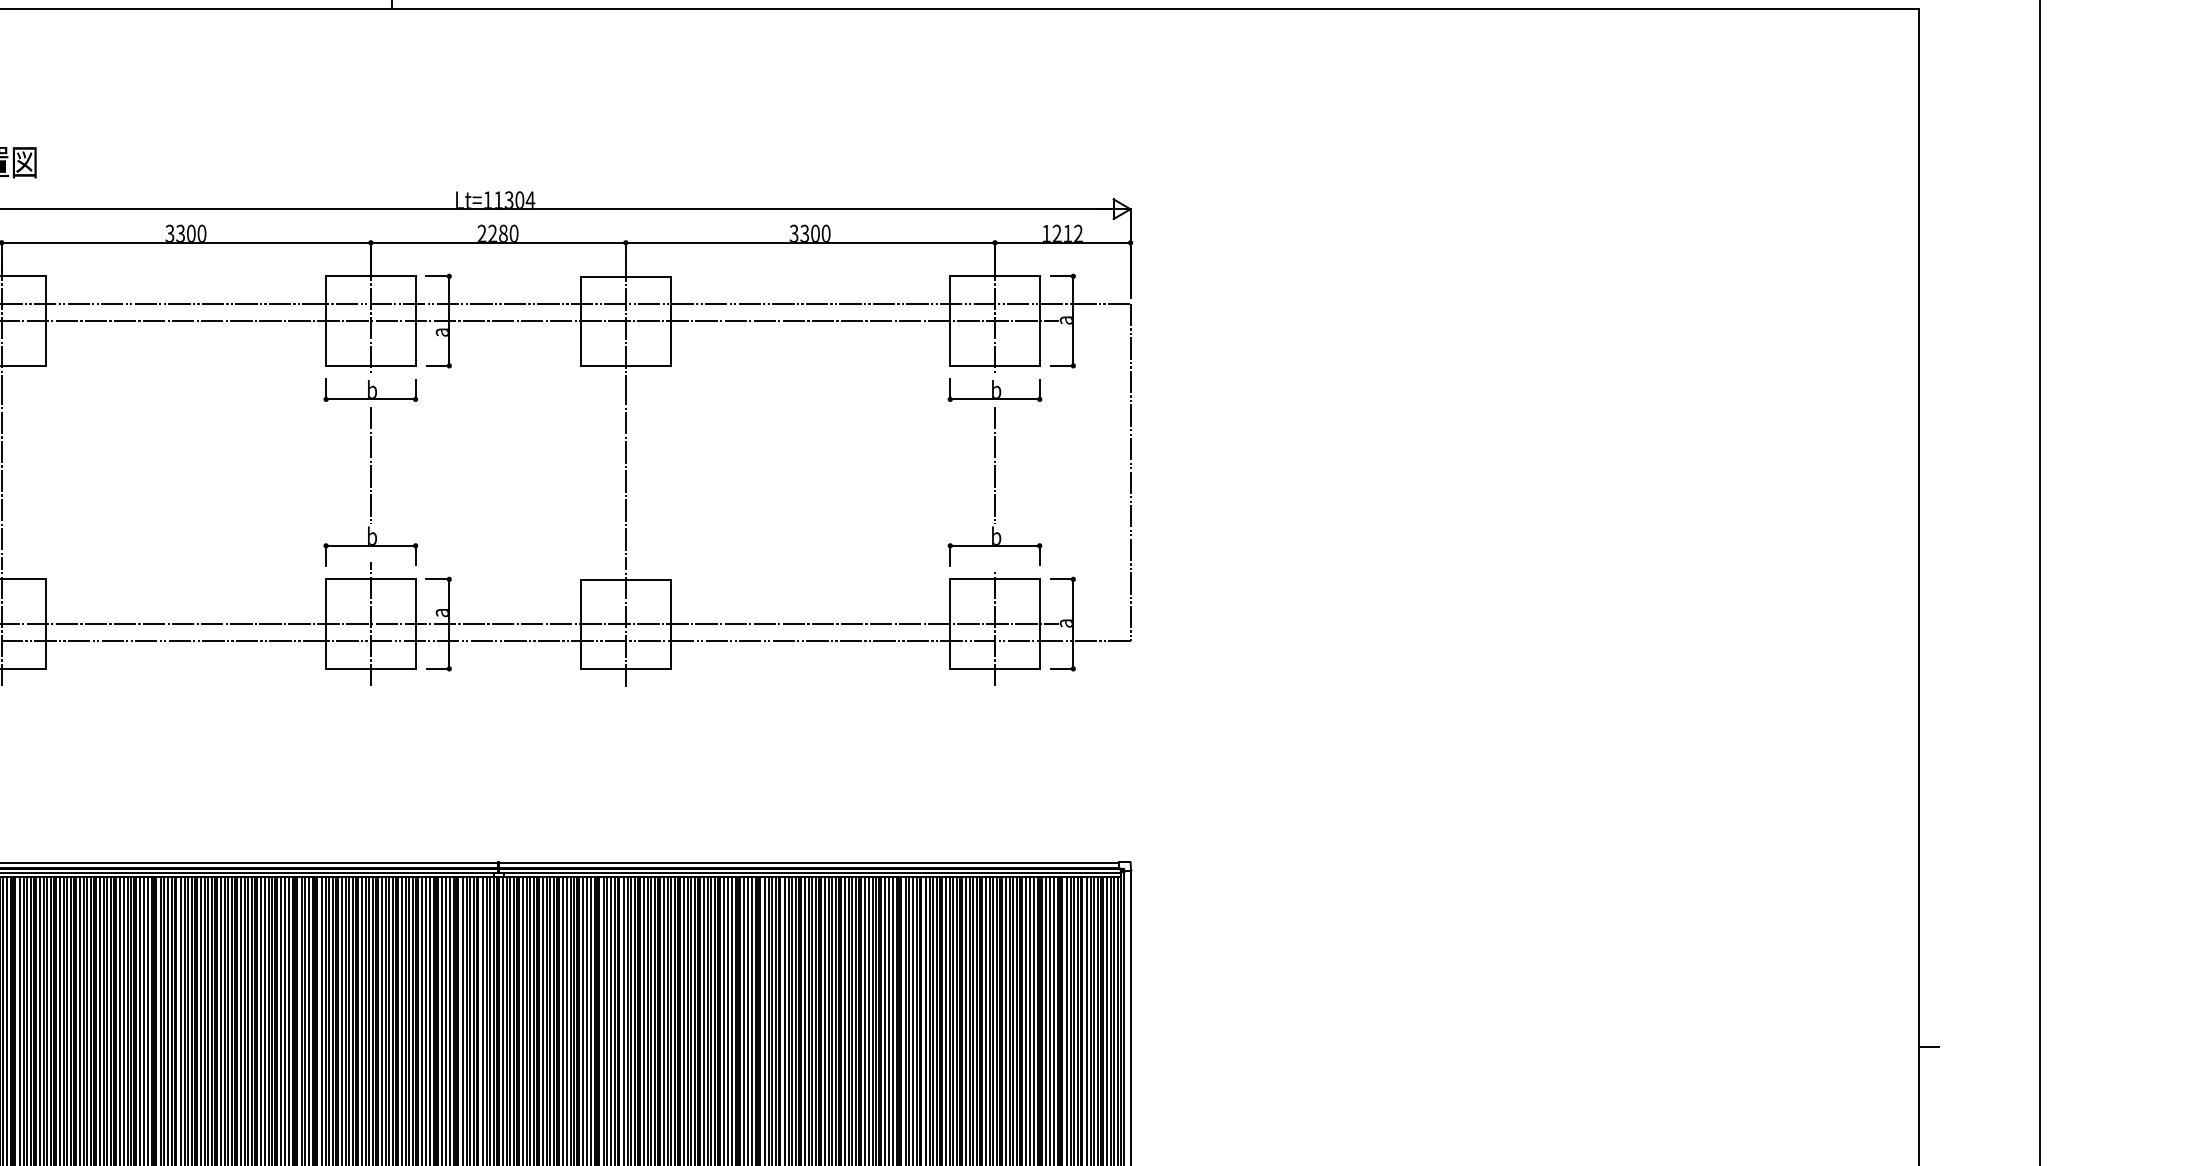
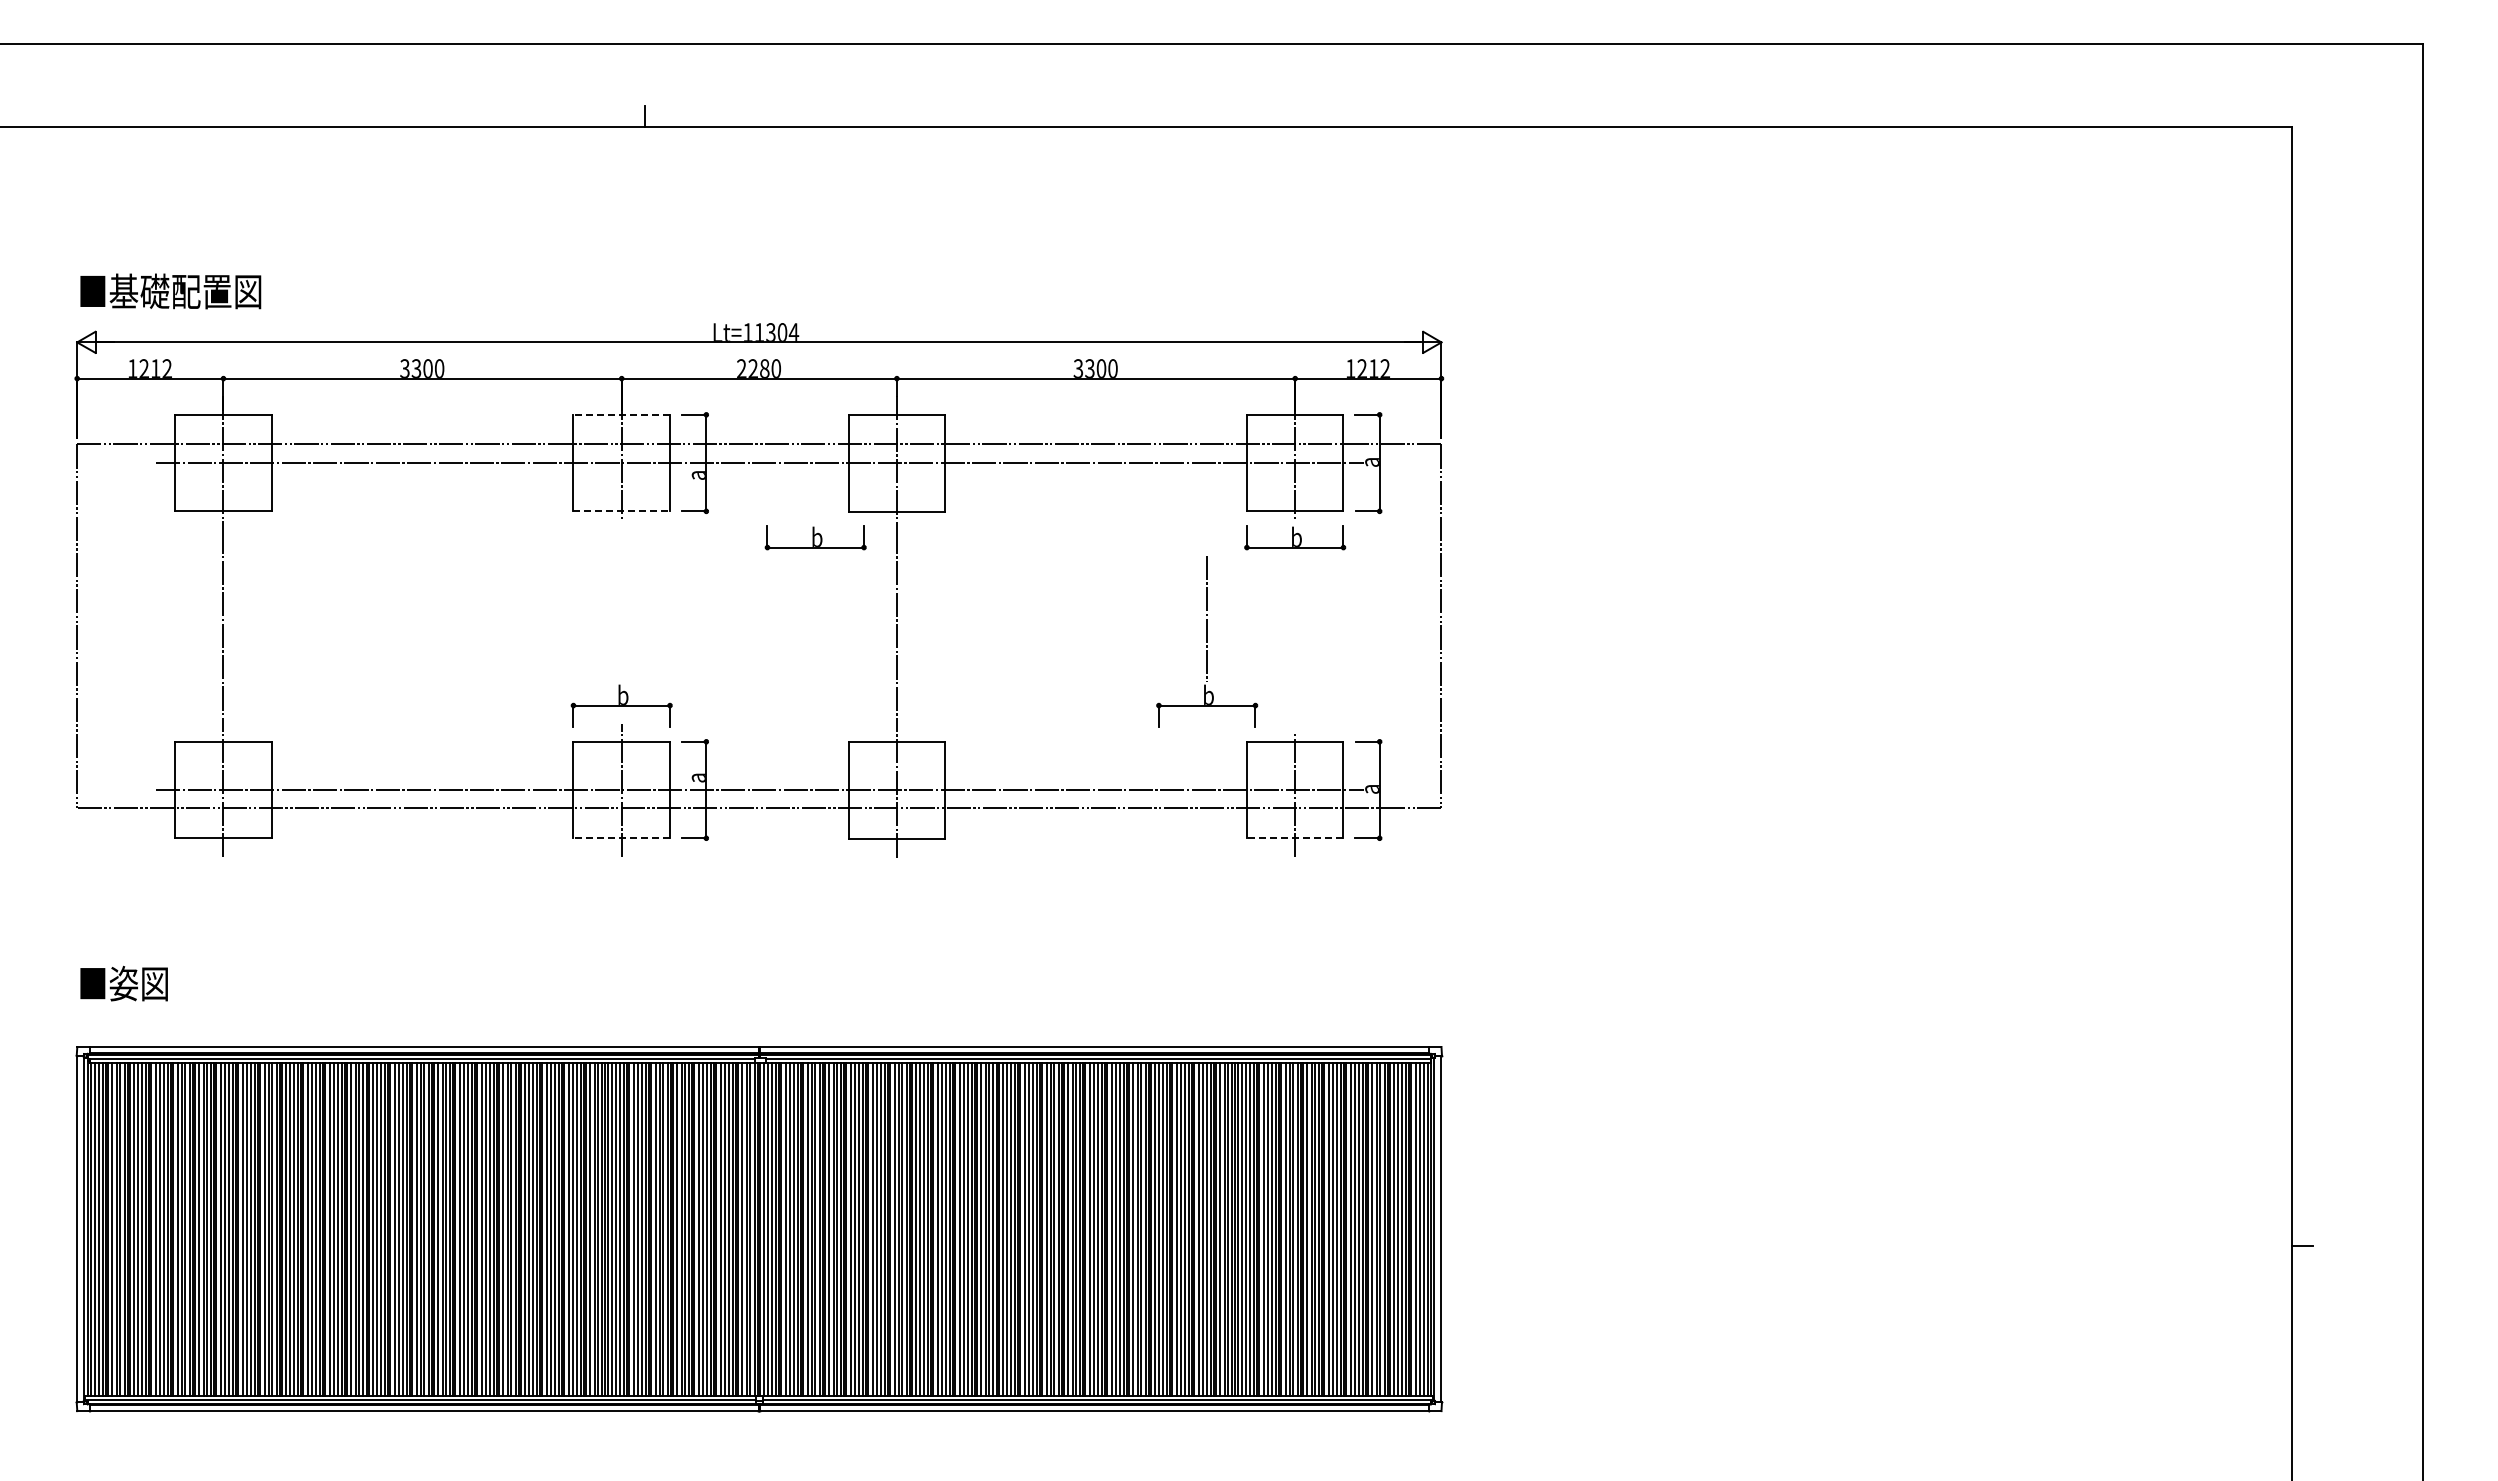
line: (370, 276) -> (621, 414), solid -> dashed
line: (371, 365) -> (622, 511), solid -> dashed
part: (370, 390) -> (815, 537), moved
line: (370, 465) -> (621, 618), removed
part: (995, 486) -> (1207, 641), moved
line: (370, 669) -> (621, 838), solid -> dashed
line: (994, 669) -> (1294, 838), solid -> dashed

